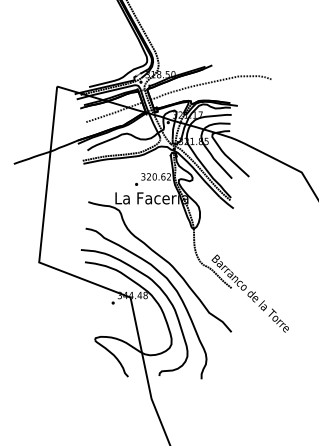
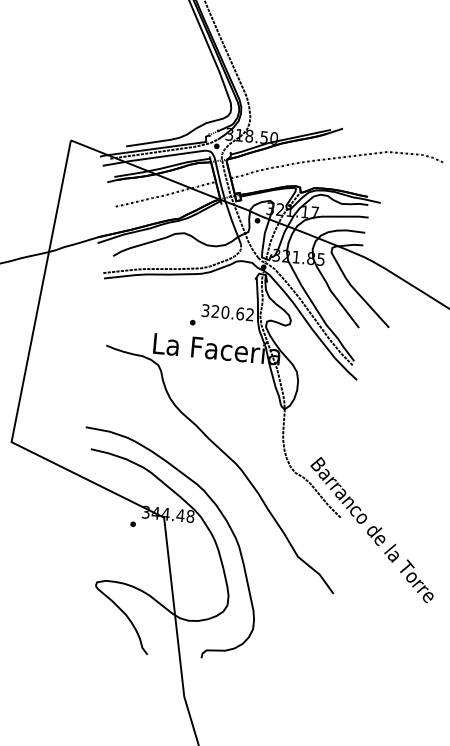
curve: (169, 283) -> (233, 499), removed

